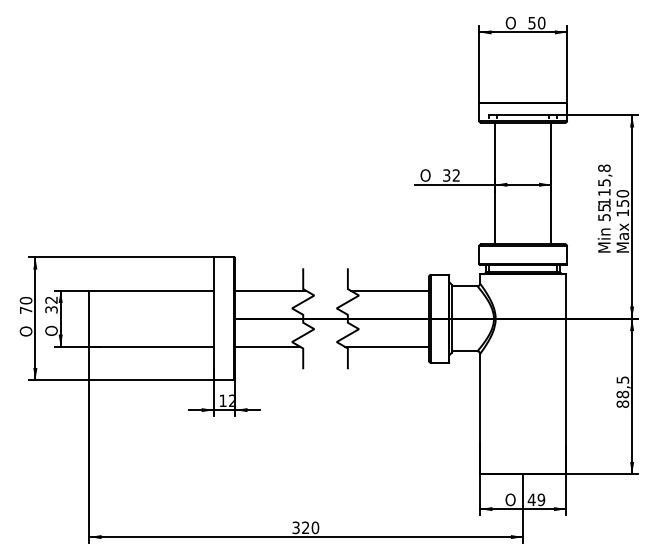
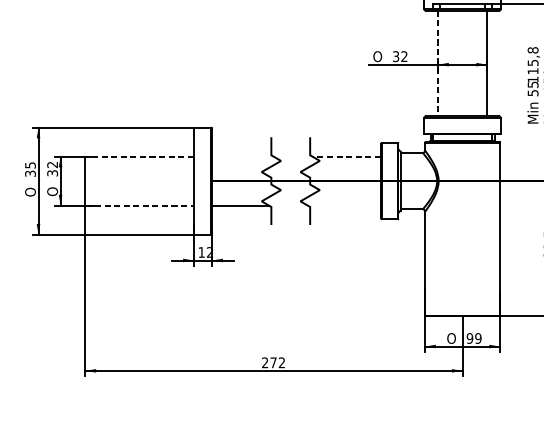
line: (495, 183) -> (438, 63), solid -> dashed
line: (151, 290) -> (139, 156), solid -> dashed
line: (270, 290) -> (242, 156), removed
line: (389, 290) -> (346, 156), solid -> dashed
text: (25, 304) -> (29, 168), 70 -> 35
line: (152, 346) -> (140, 205), solid -> dashed
line: (387, 346) -> (344, 205), removed
text: (531, 499) -> (469, 338), 49 -> 99
text: (305, 527) -> (273, 362), 320 -> 272

